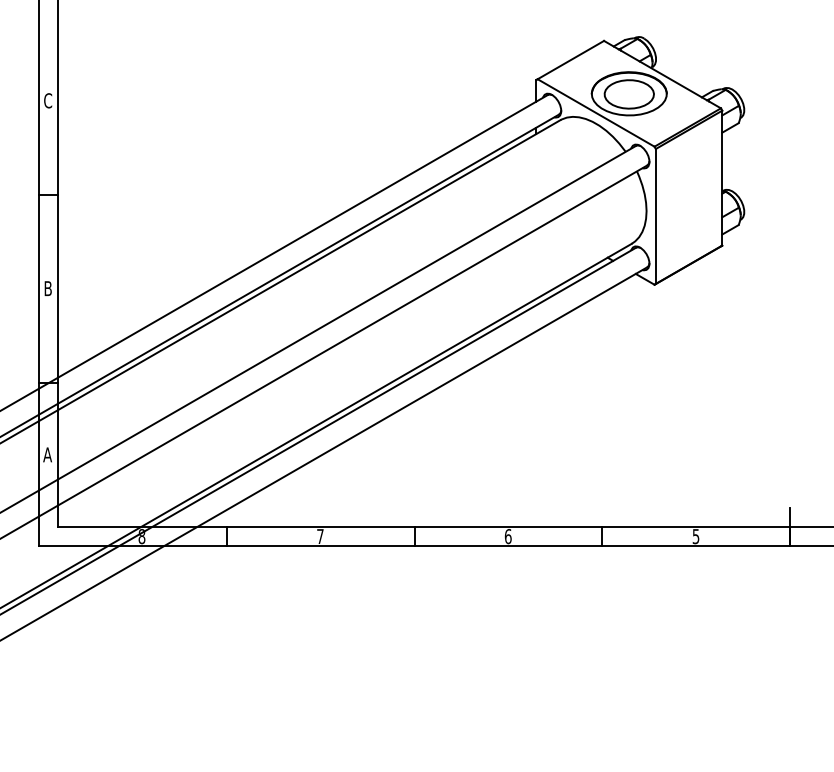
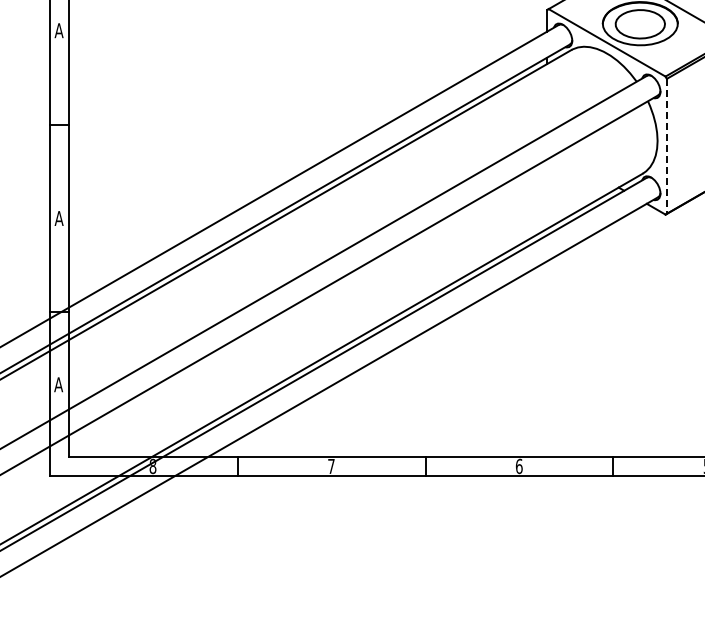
text: (47, 100) -> (58, 30), C -> A
line: (655, 216) -> (666, 146), solid -> dashed
text: (47, 288) -> (58, 218), B -> A

